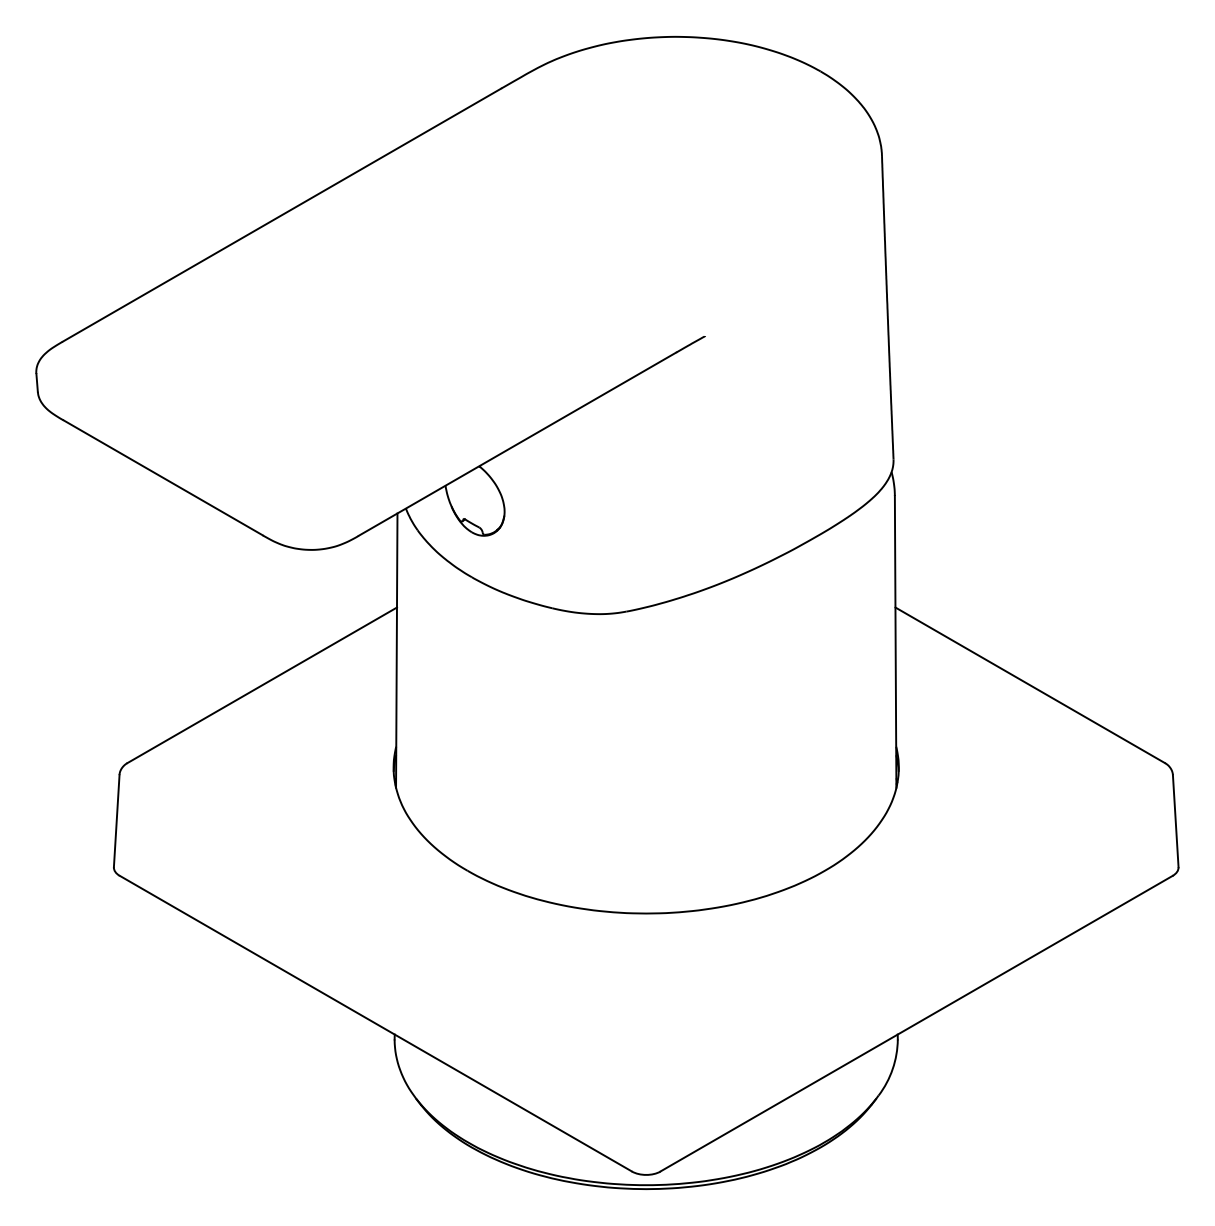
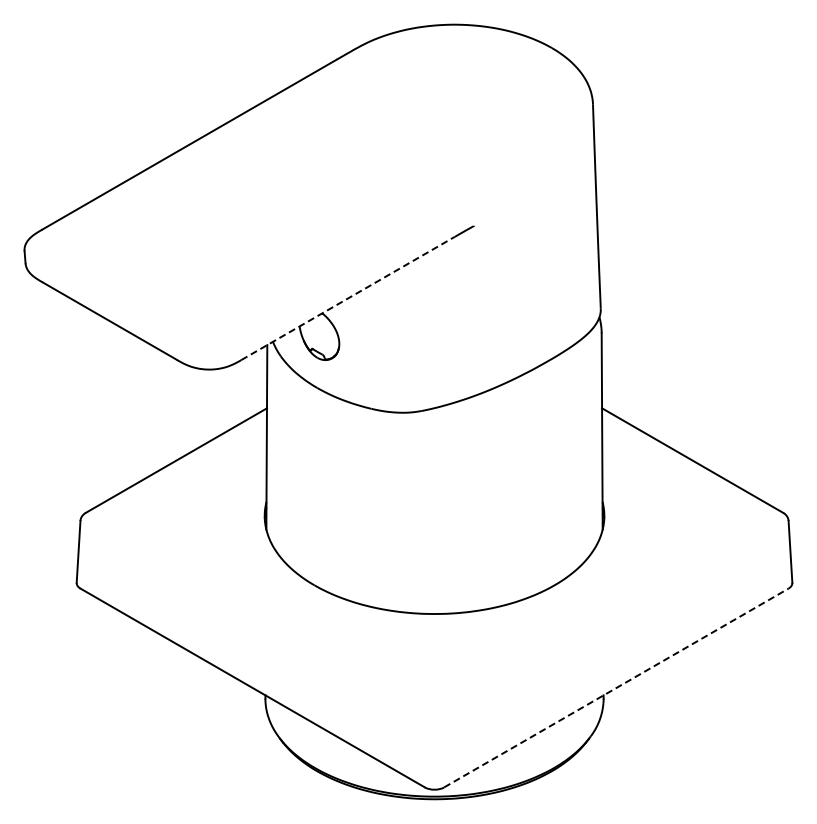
line: (518, 444) -> (348, 298), solid -> dashed
line: (916, 1024) -> (616, 688), solid -> dashed

